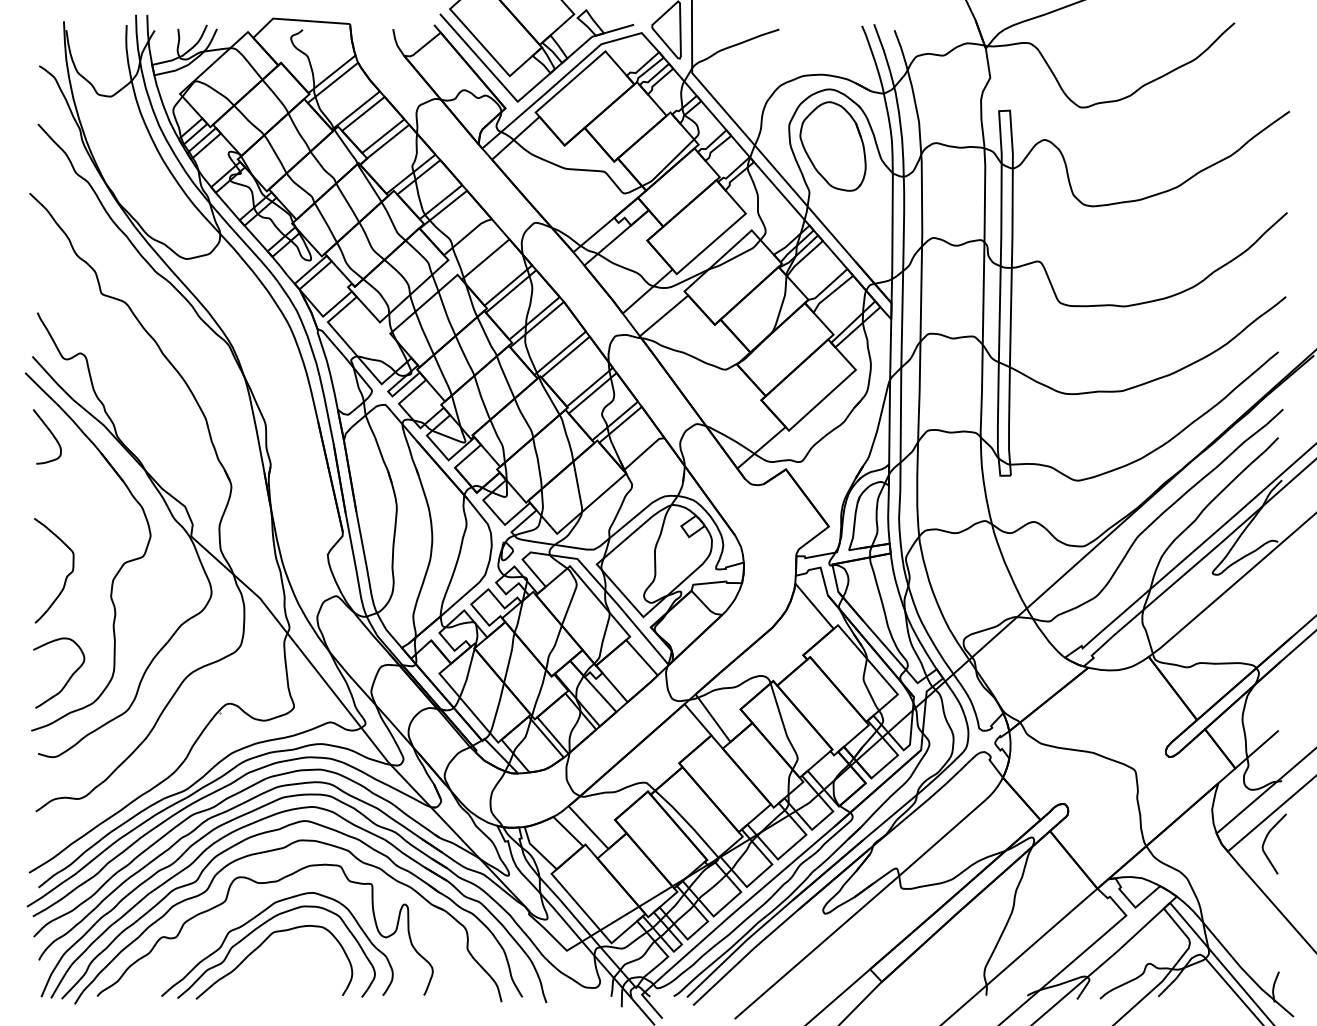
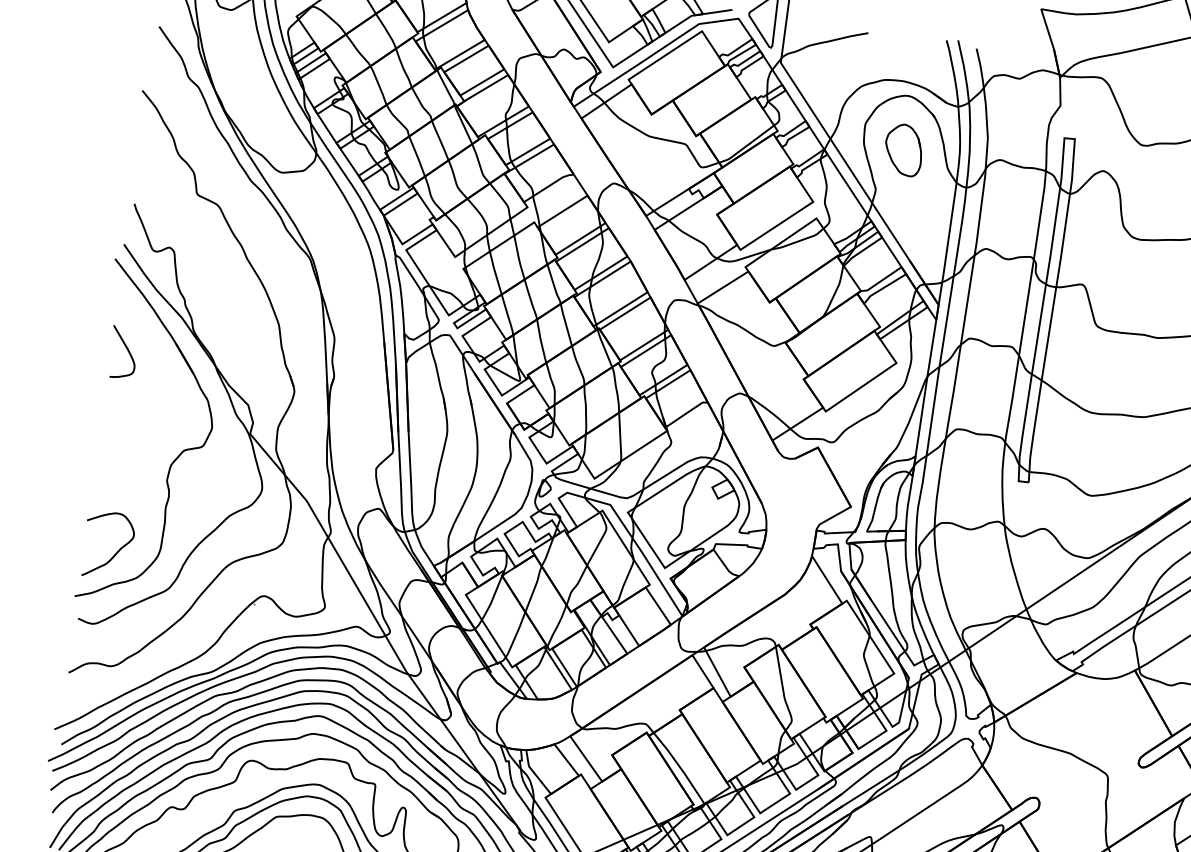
part: (832, 146) -> (903, 149), size x0.6
curve: (50, 433) -> (126, 350), moved
curve: (65, 577) -> (126, 456), removed

